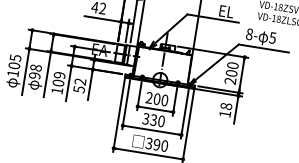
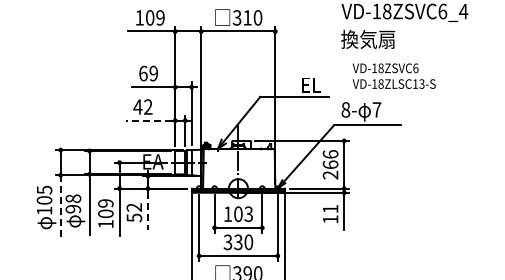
line: (101, 18) -> (148, 120), solid -> dashed
text: (272, 37) -> (376, 109), 5 -> 7
text: (232, 69) -> (330, 159), 200 -> 266
line: (25, 72) -> (60, 206), solid -> dashed
line: (89, 86) -> (147, 211), solid -> dashed
text: (157, 98) -> (238, 213), 200 -> 103
text: (226, 105) -> (330, 208), 18 -> 11

